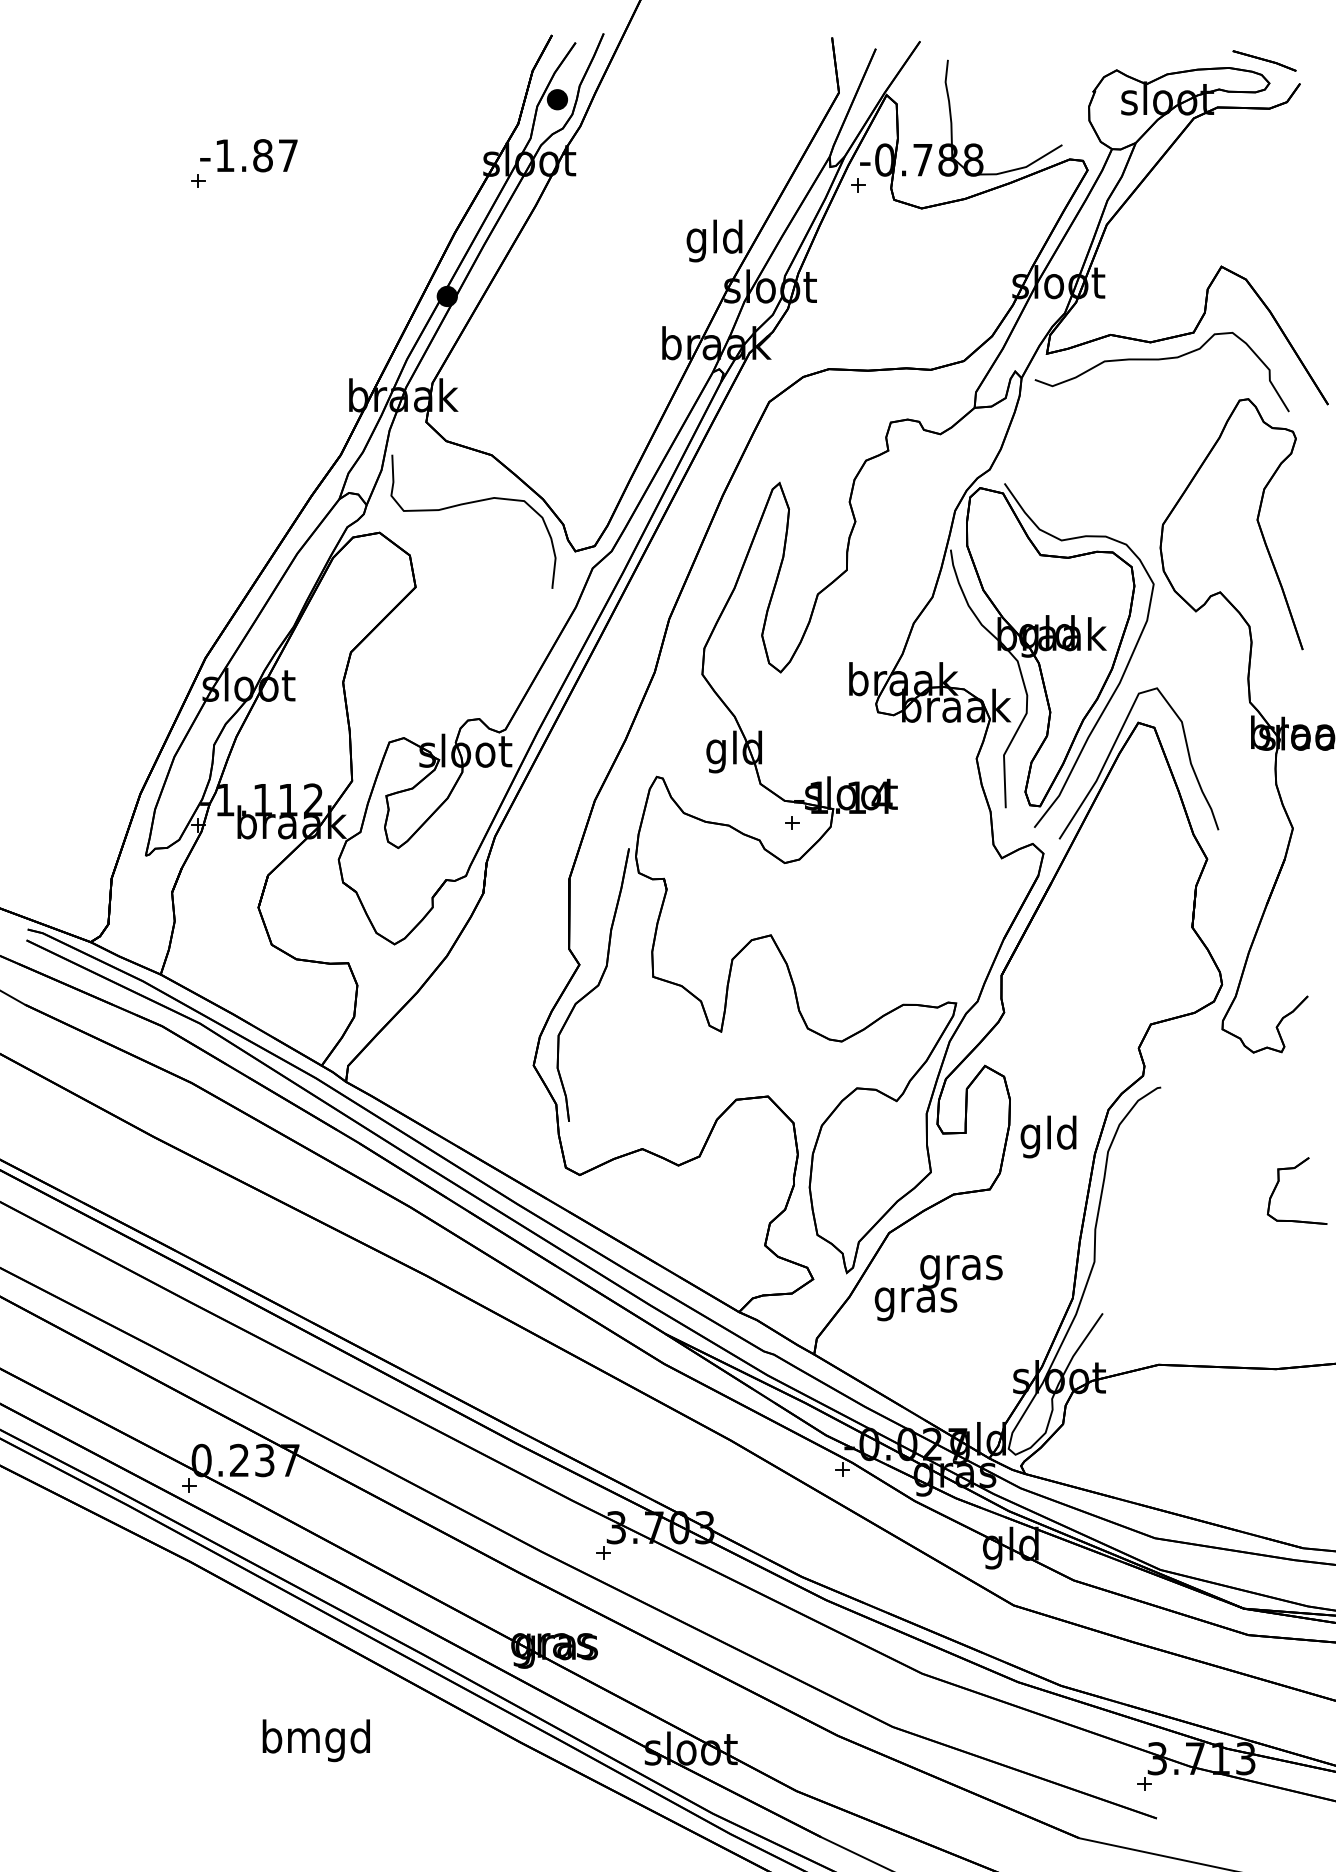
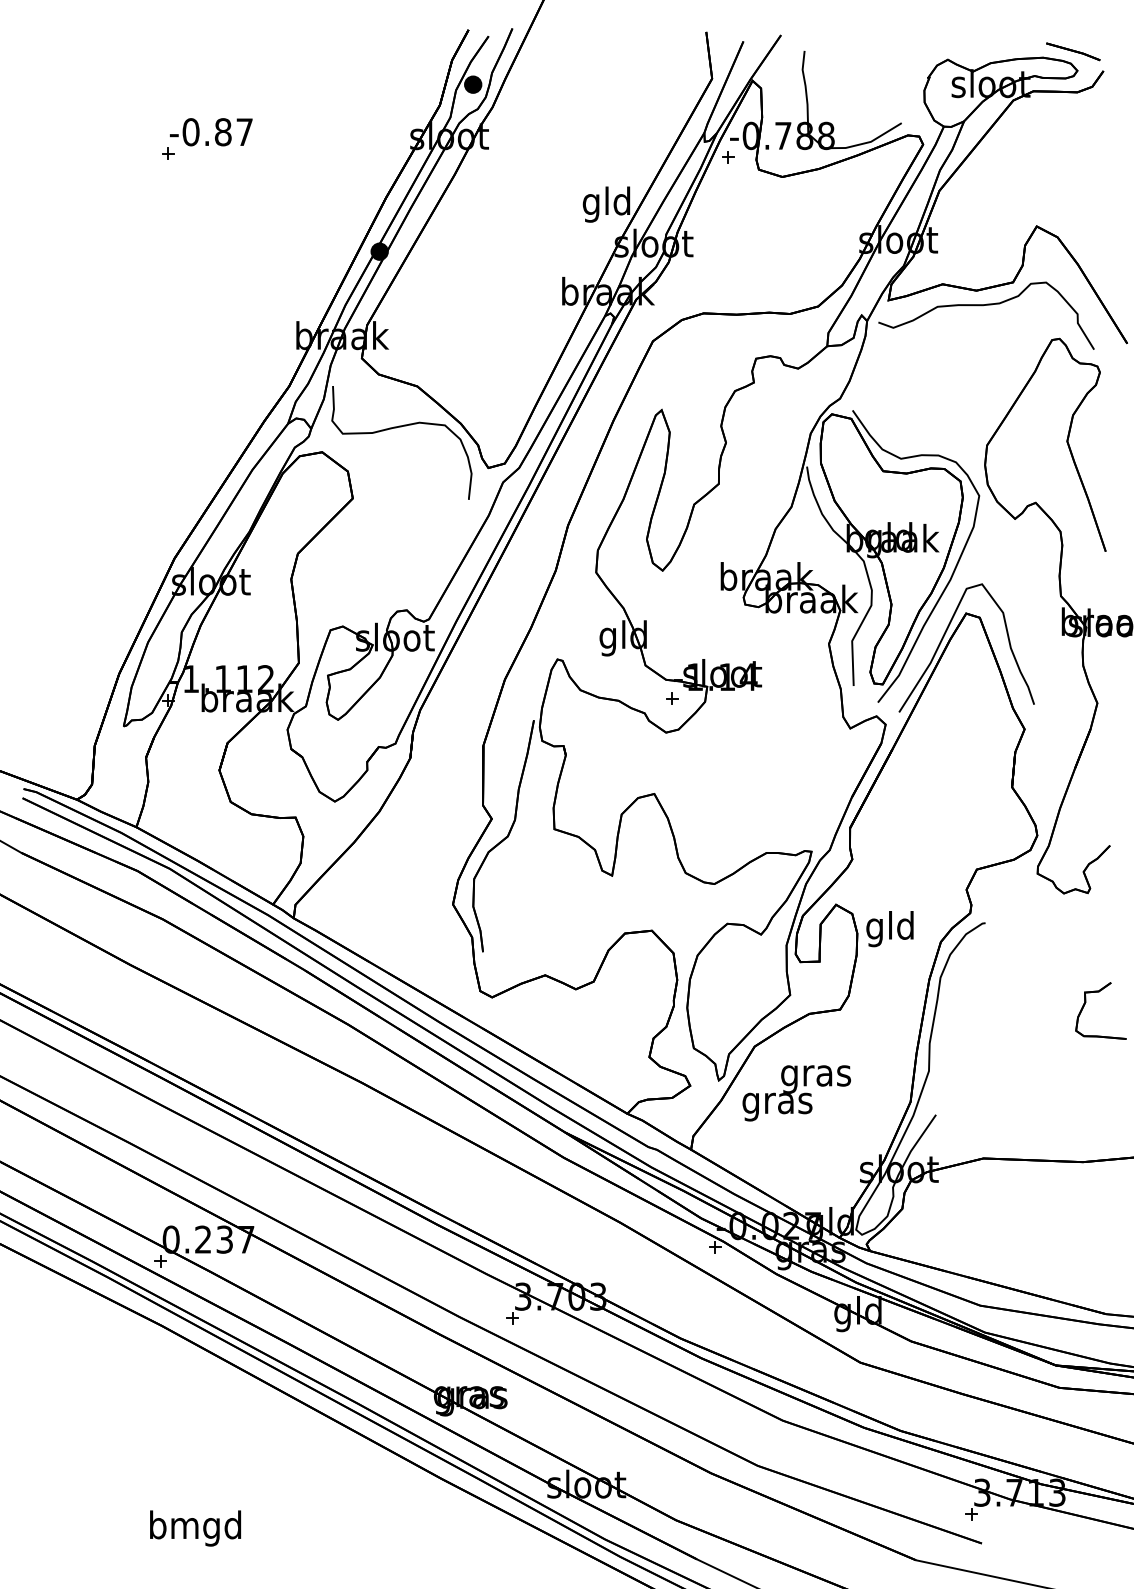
text: (224, 156) -> (190, 132), -1.87 -> -0.87
text: (1047, 1137) -> (889, 929), moved
text: (316, 1740) -> (195, 1528), moved

